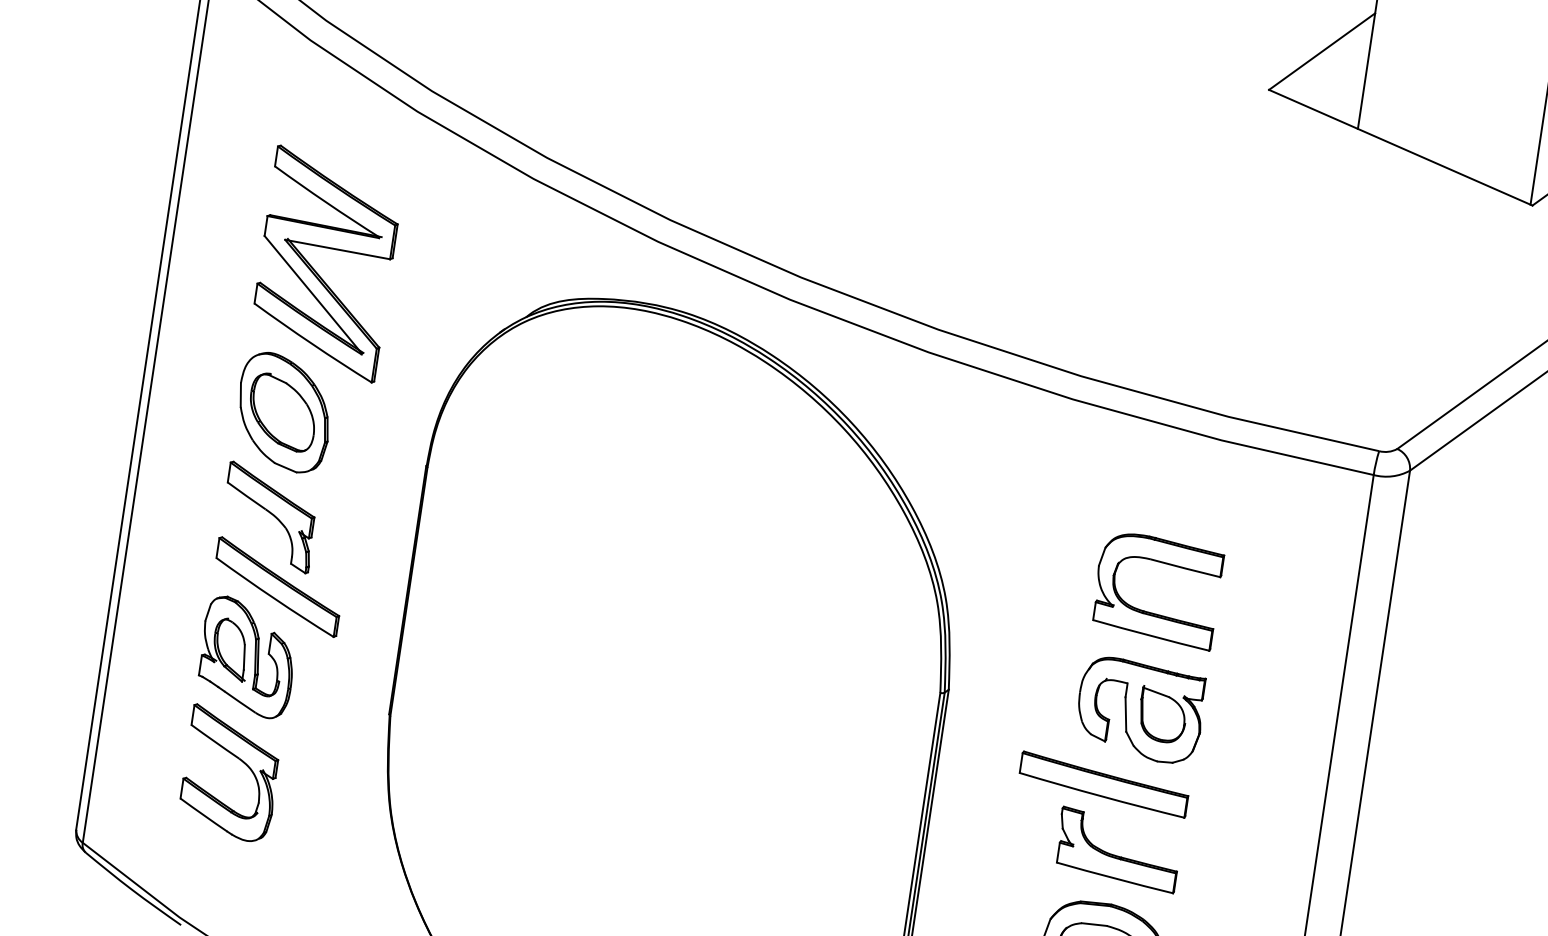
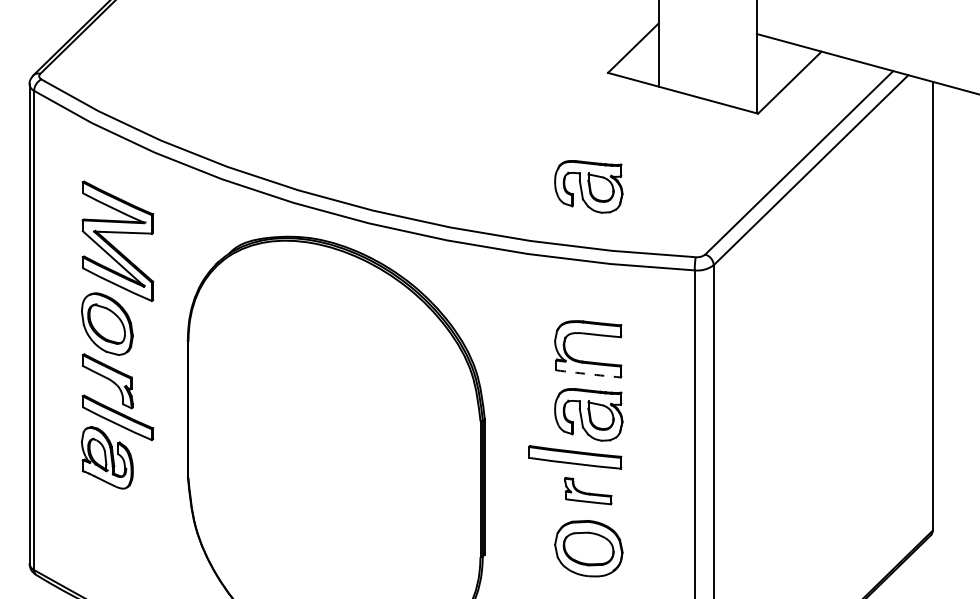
part: (1202, 292) -> (588, 186), added
arc: (1150, 636) -> (588, 374), solid -> dashed
part: (238, 760) -> (110, 513), removed
part: (1119, 848) -> (588, 490), size x0.7

